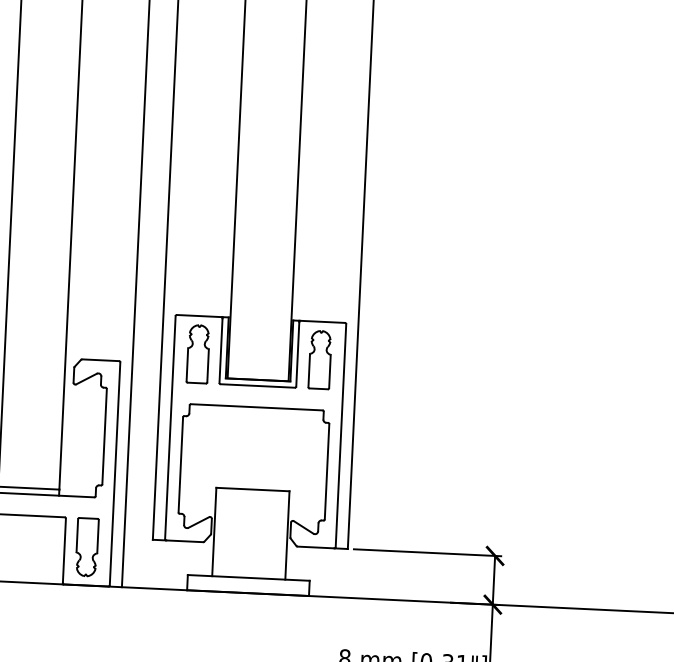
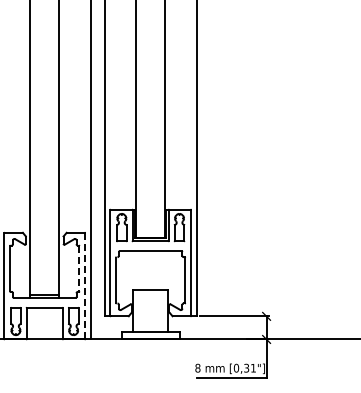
line: (104, 436) -> (79, 268), solid -> dashed
line: (115, 474) -> (85, 286), solid -> dashed

